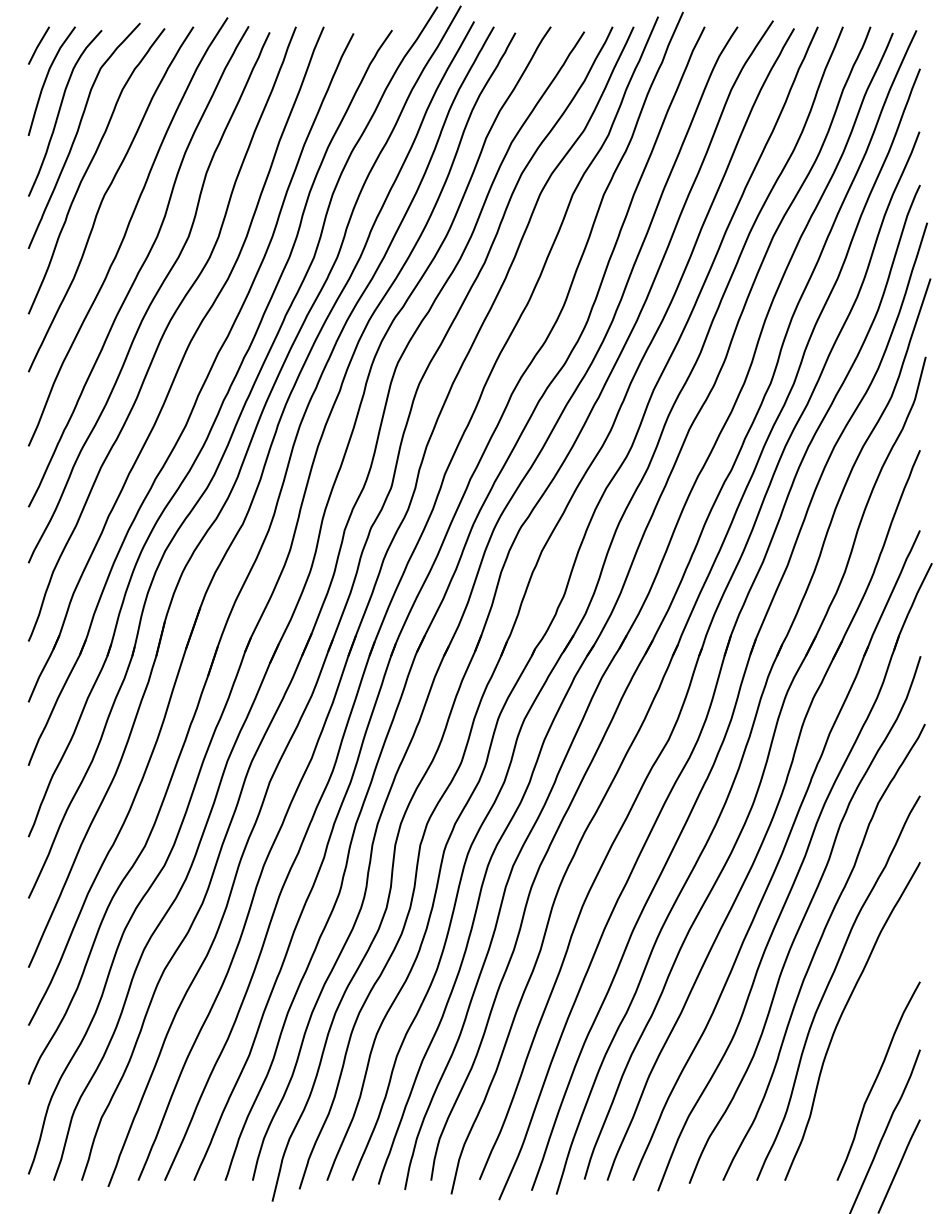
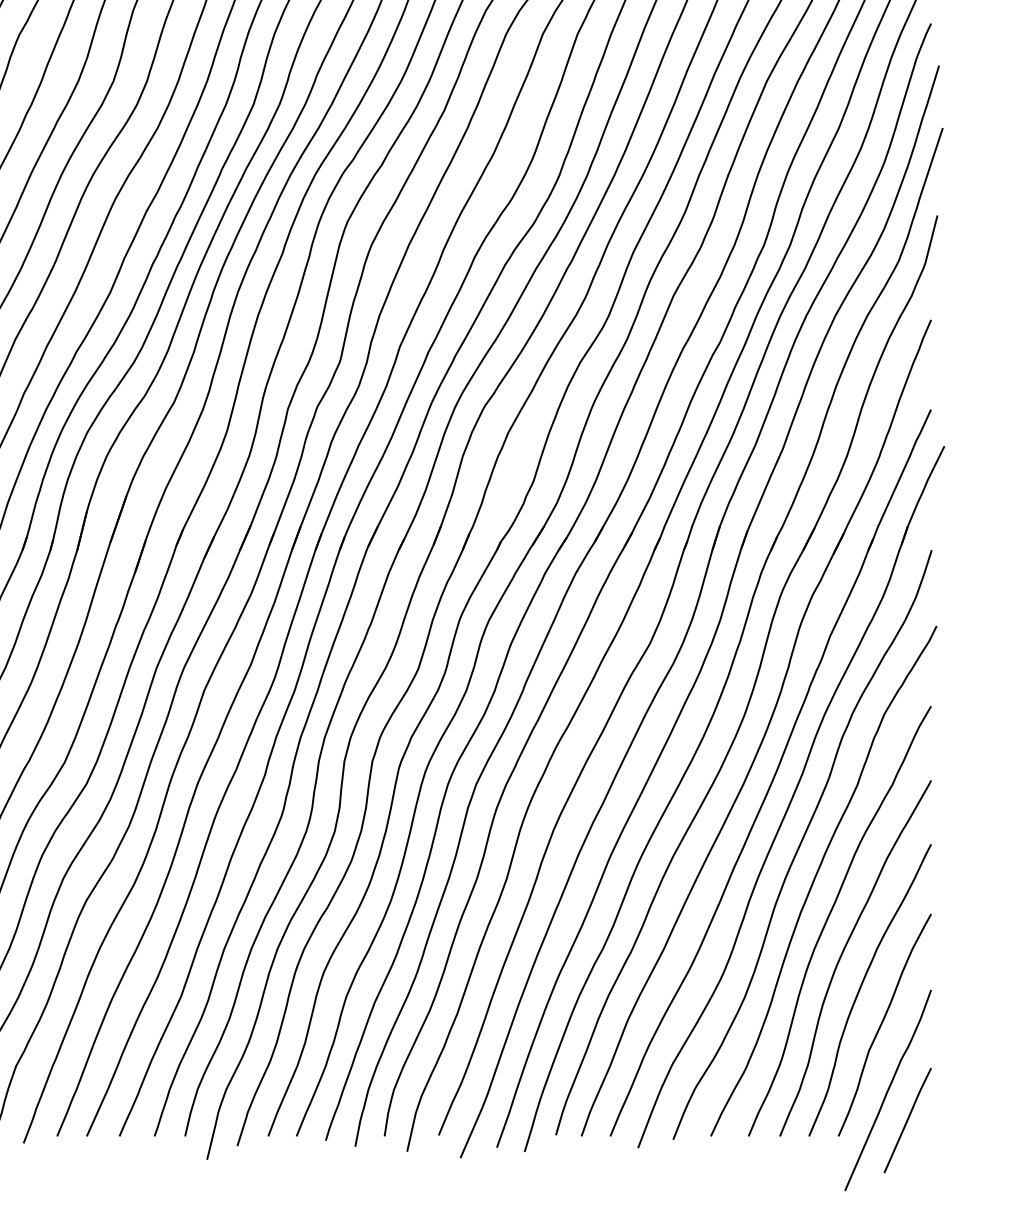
curve: (858, 1046) -> (862, 986), added

